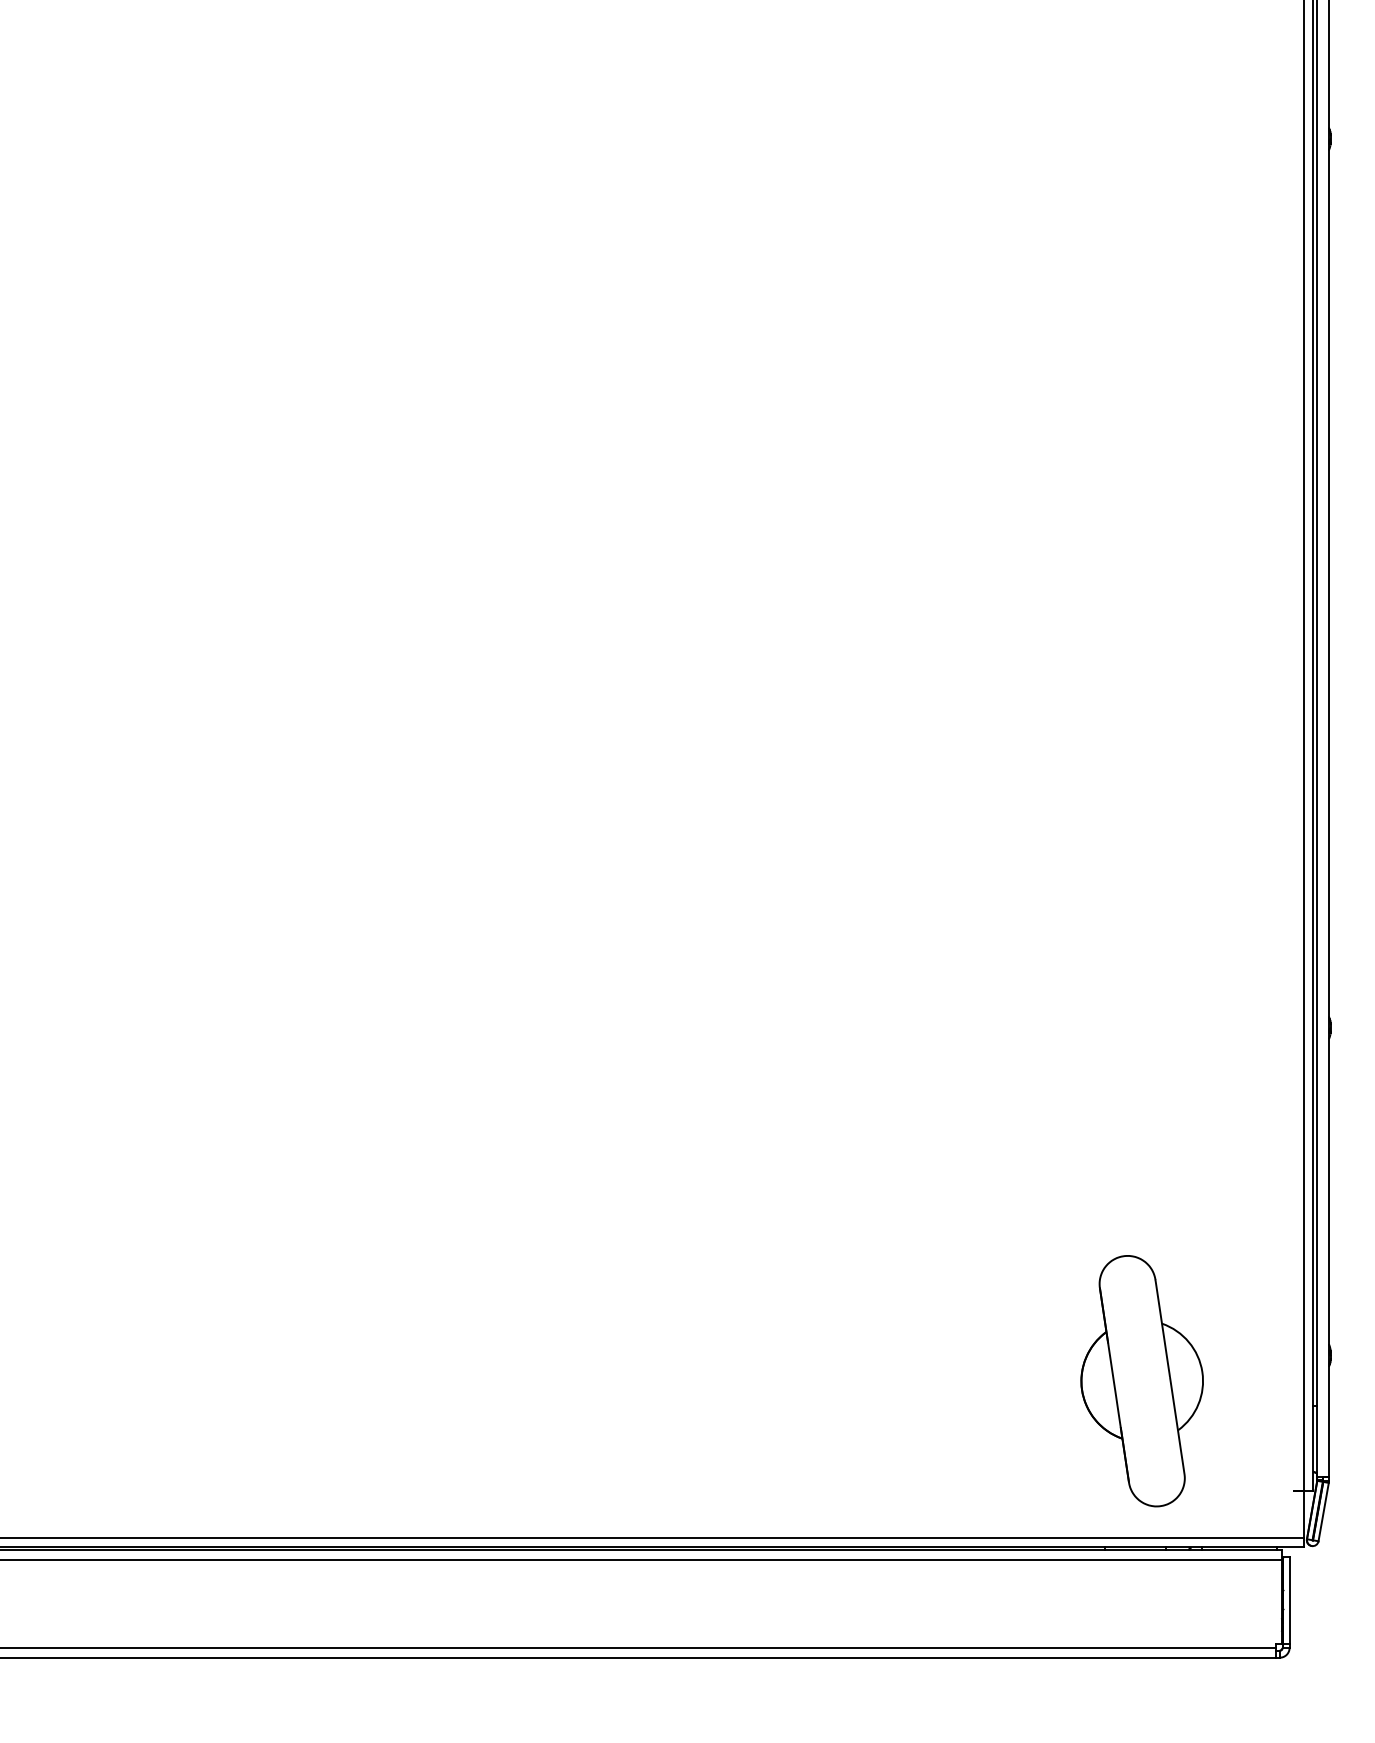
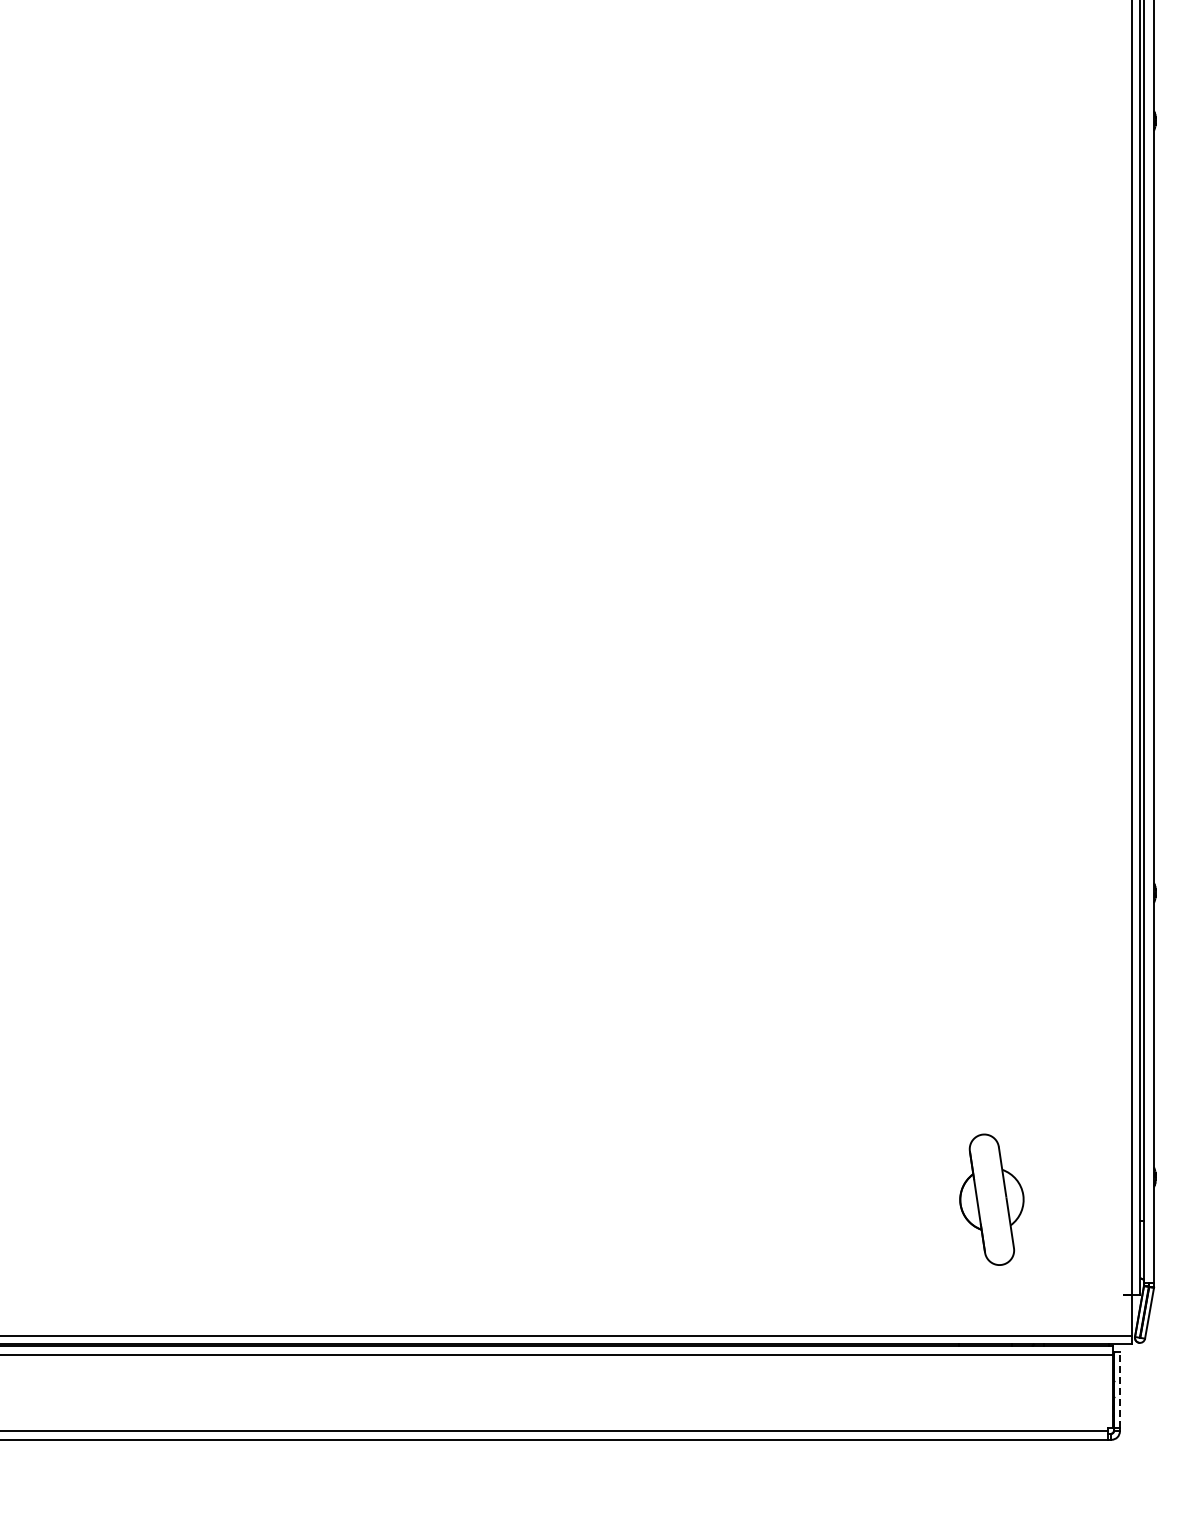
part: (1141, 1380) -> (991, 1199), size x0.6
line: (1289, 1600) -> (1119, 1390), solid -> dashed

